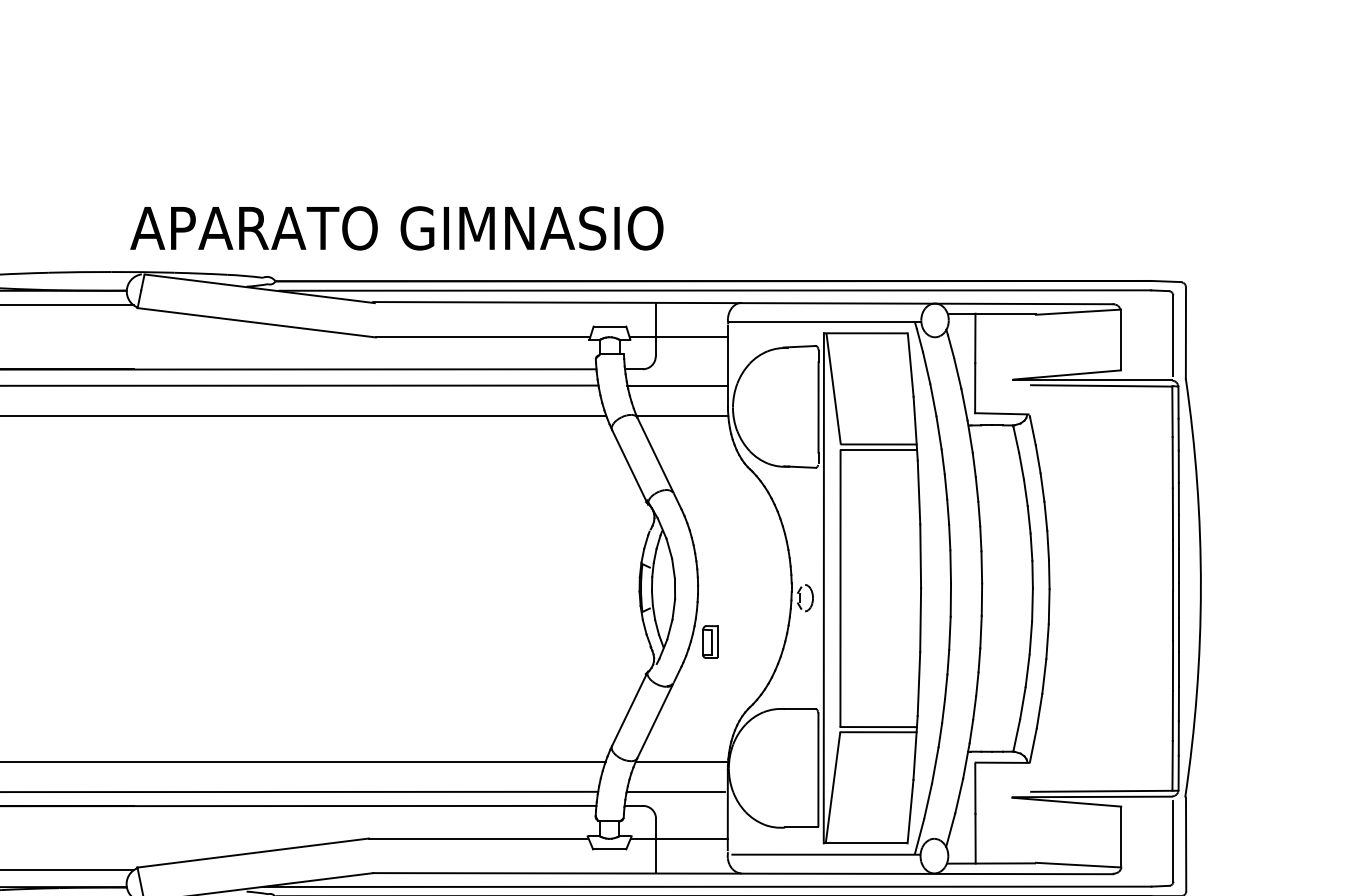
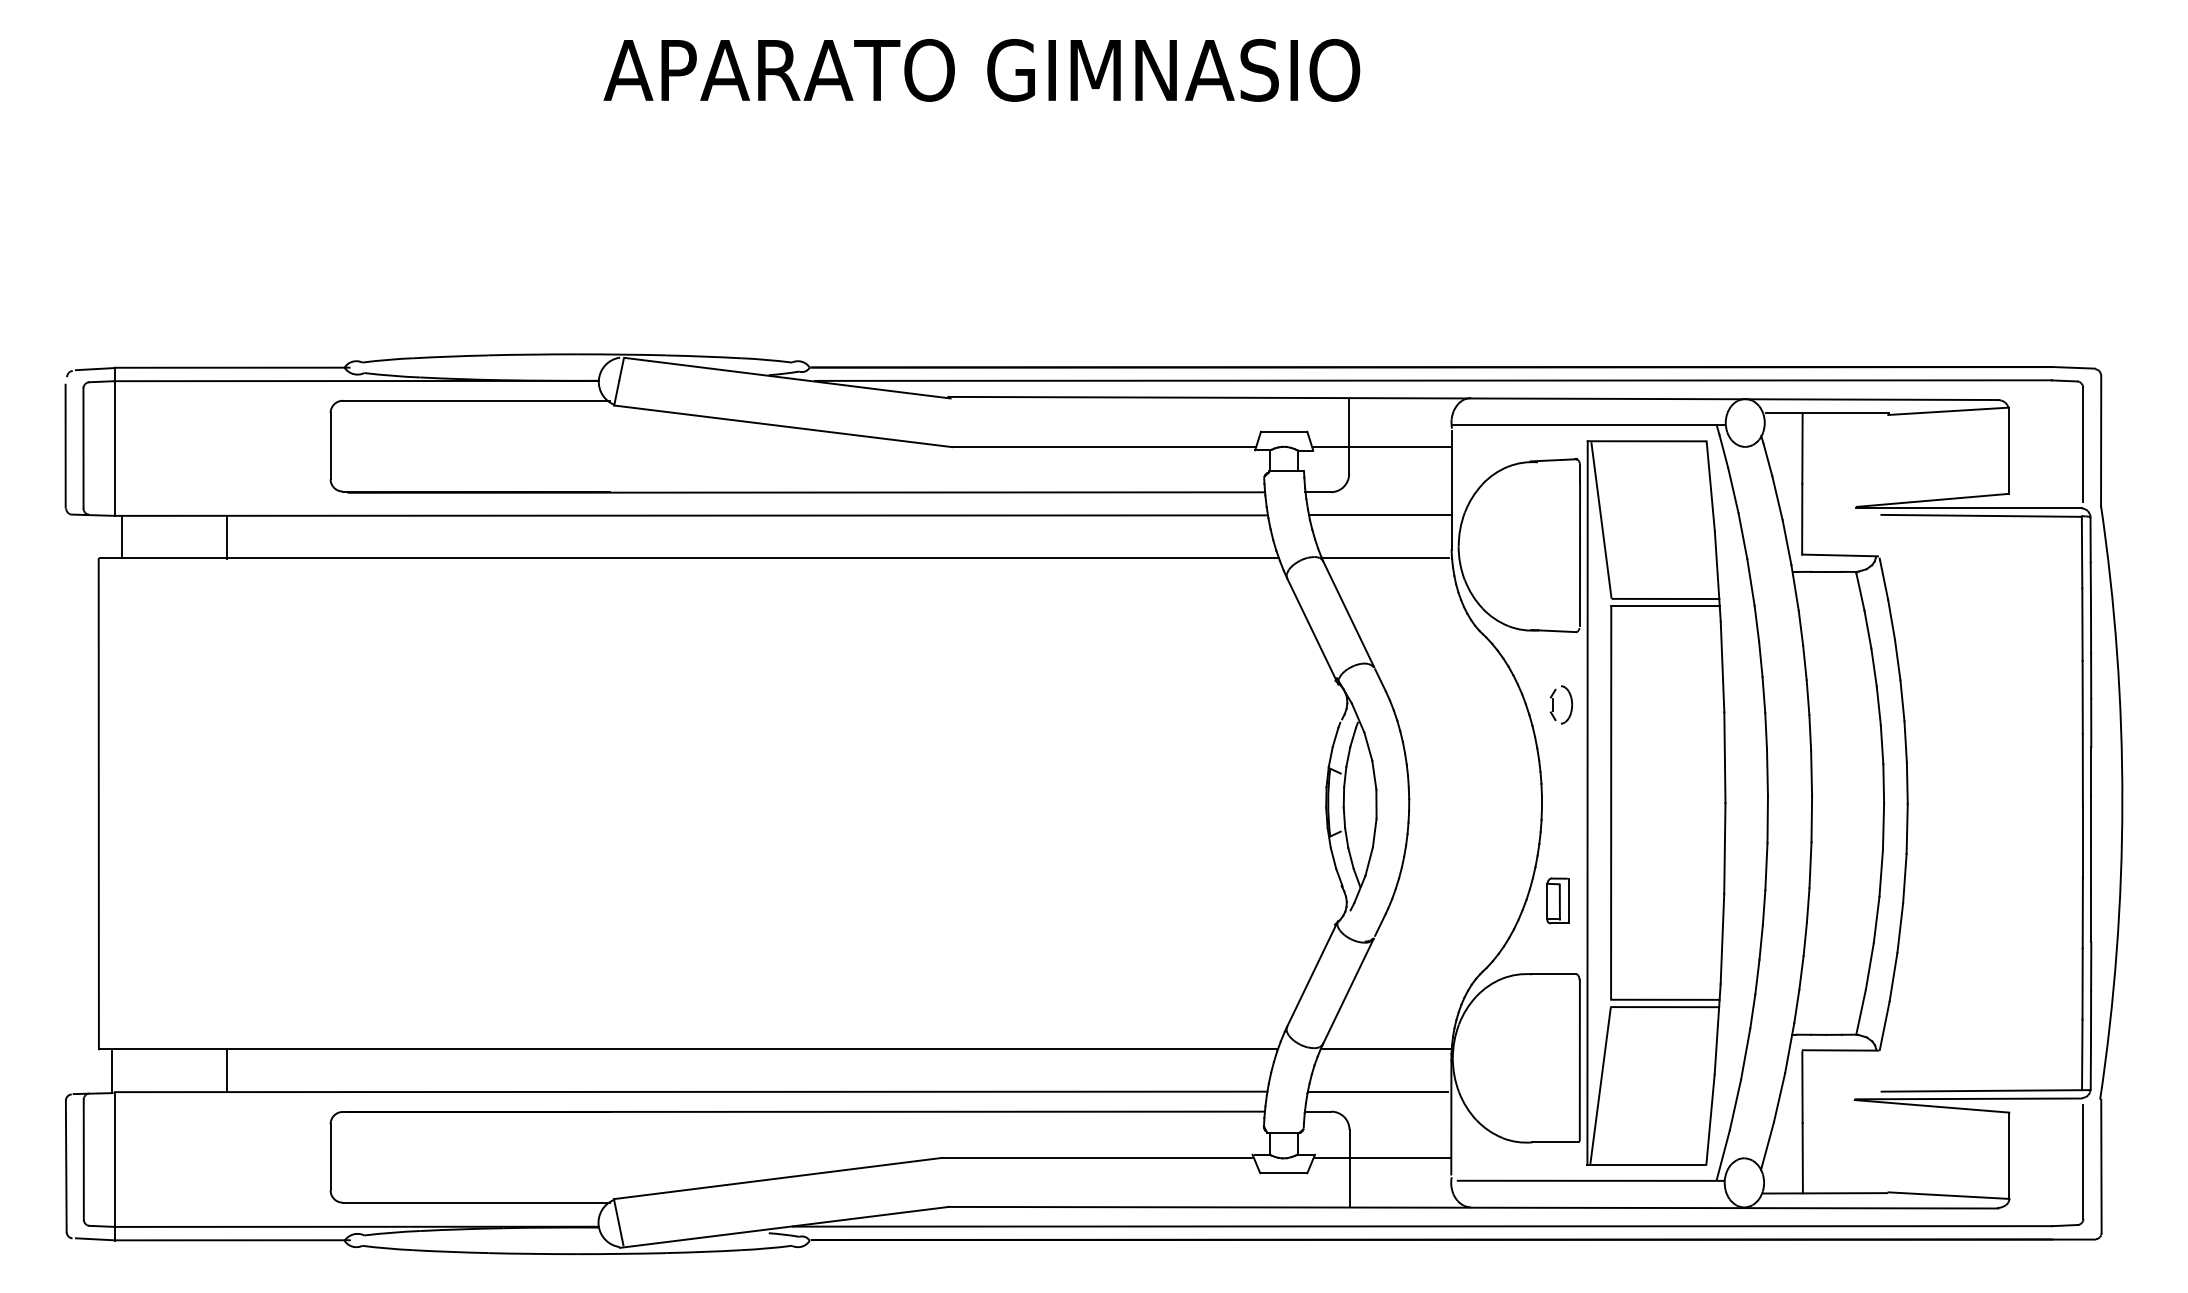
text: (396, 228) -> (981, 70), moved
part: (799, 597) -> (1553, 704), moved
part: (710, 641) -> (1557, 900), moved

